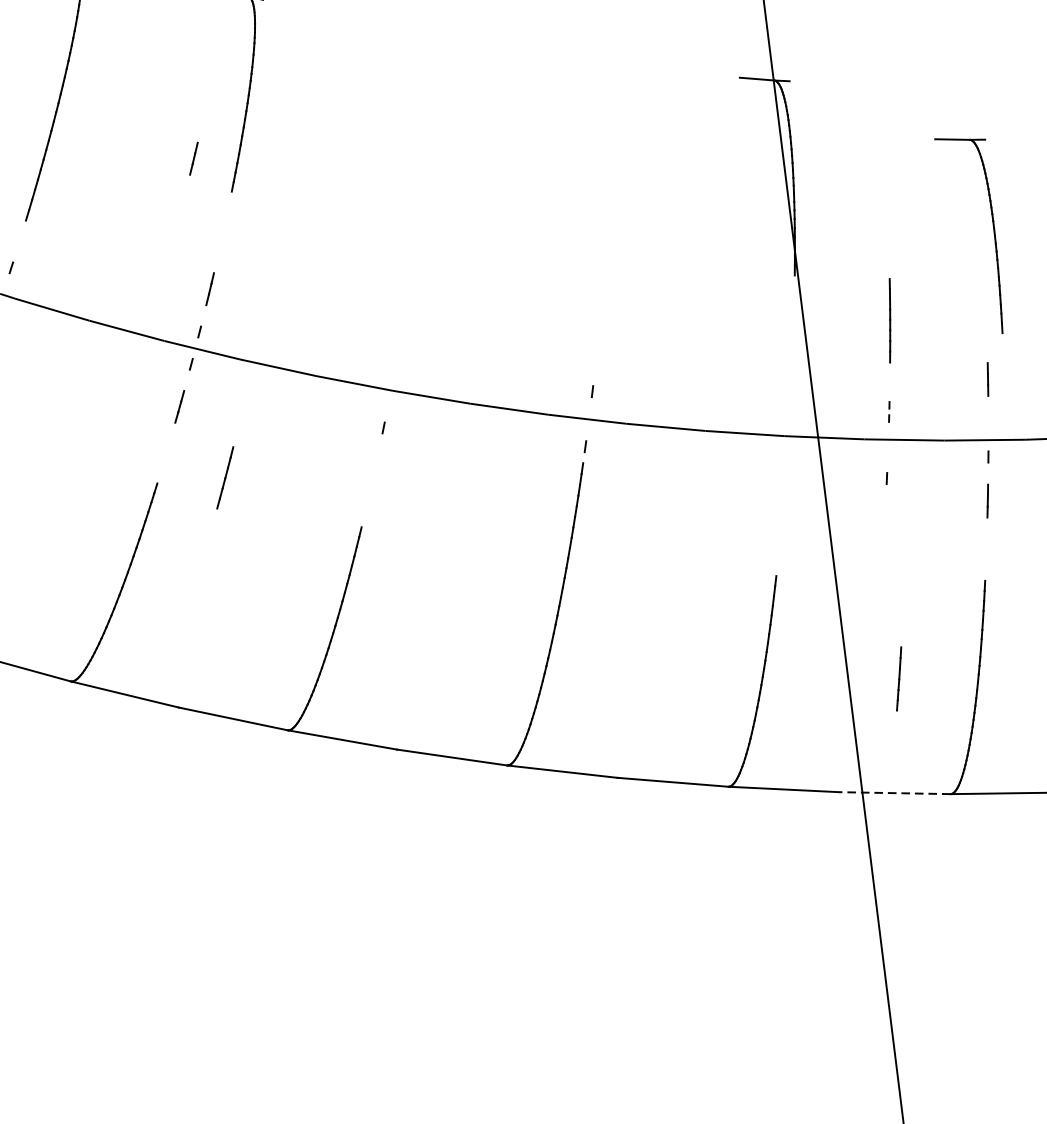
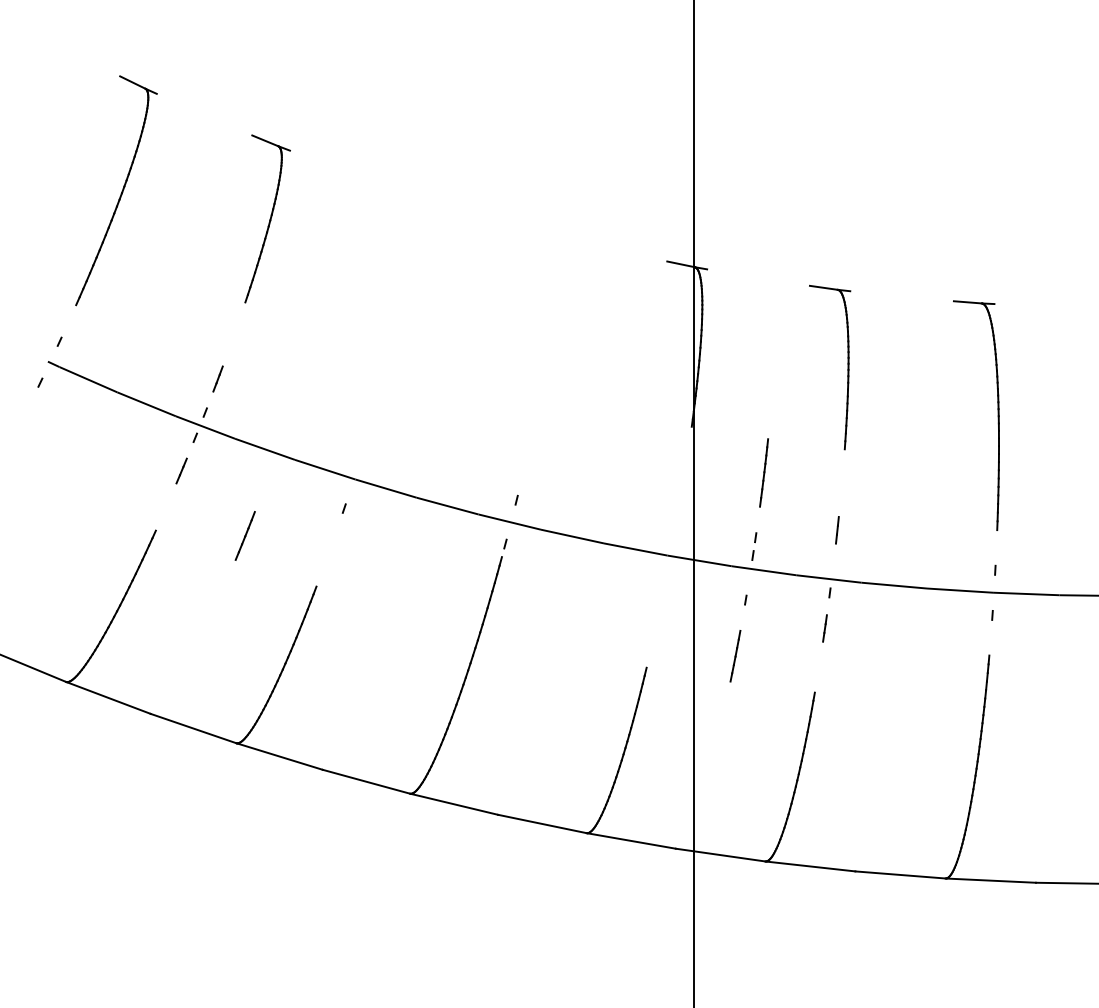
line: (193, 158) -> (217, 271), removed
part: (993, 233) -> (847, 367), moved
part: (889, 411) -> (754, 546), size x1.67
line: (224, 477) -> (244, 535), moved
line: (899, 679) -> (735, 656), moved
line: (894, 793) -> (720, 855), dashed -> solid

